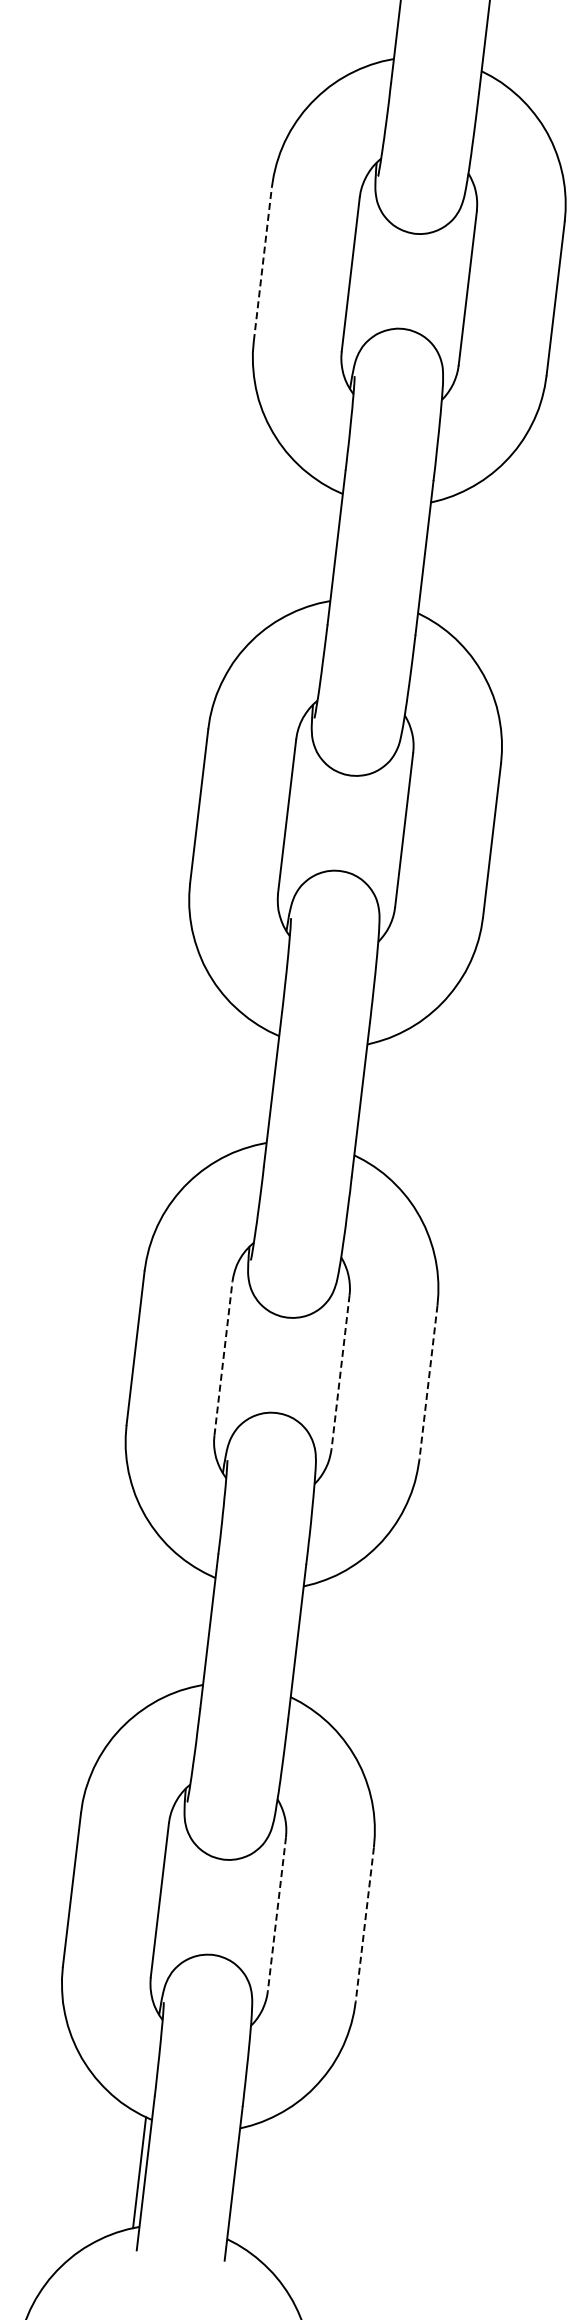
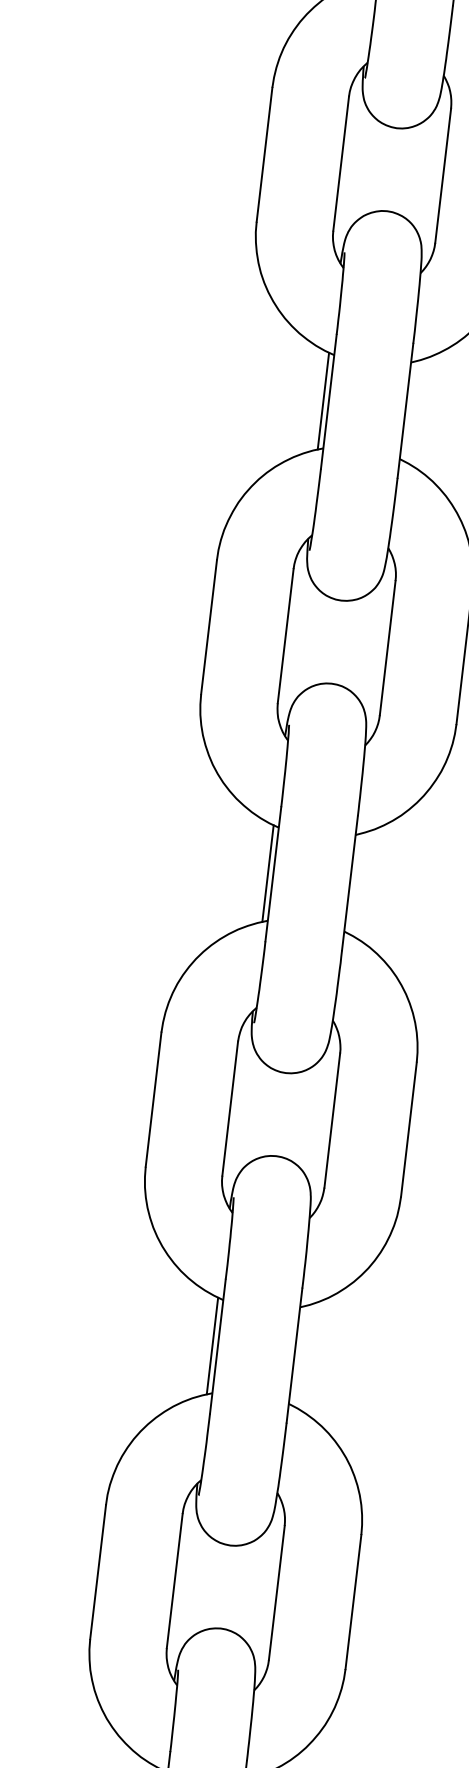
line: (262, 263) -> (264, 154), dashed -> solid
line: (329, 546) -> (322, 400), added
line: (266, 1088) -> (267, 873), added
line: (223, 1357) -> (230, 1107), dashed -> solid
line: (340, 1372) -> (332, 1120), dashed -> solid
line: (428, 1383) -> (408, 1130), dashed -> solid
line: (202, 1630) -> (211, 1345), added
line: (276, 1914) -> (276, 1593), dashed -> solid
line: (364, 1925) -> (353, 1602), dashed -> solid

